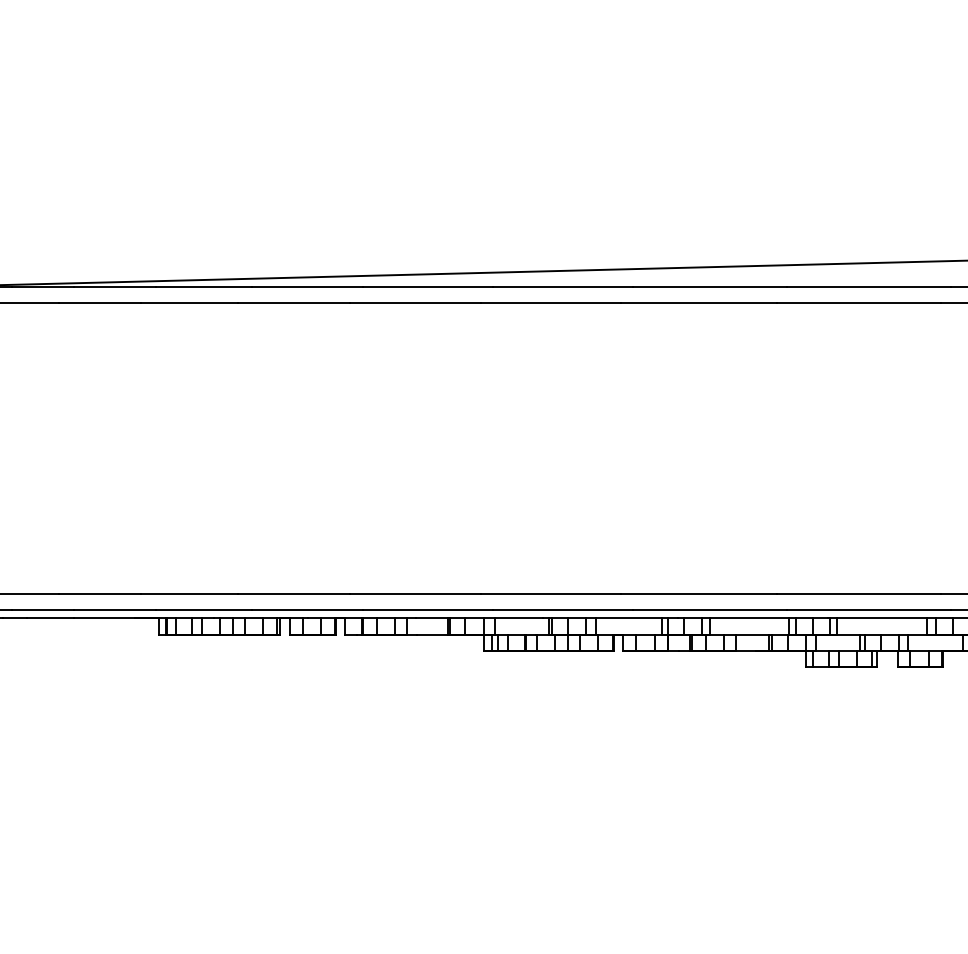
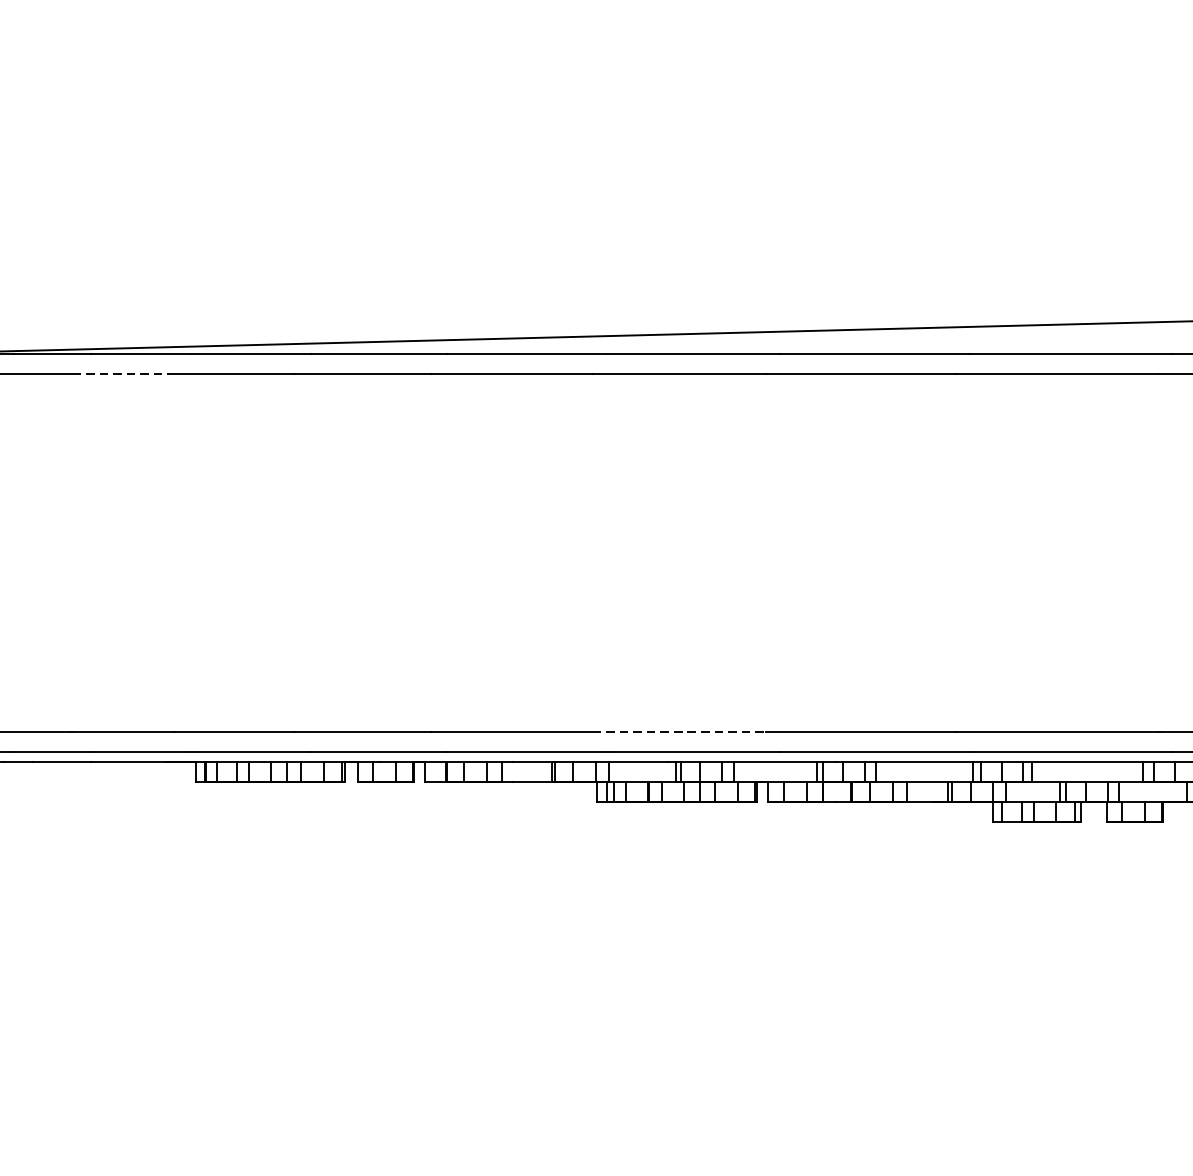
line: (100, 303) -> (123, 374), solid -> dashed
line: (551, 594) -> (679, 732), solid -> dashed

